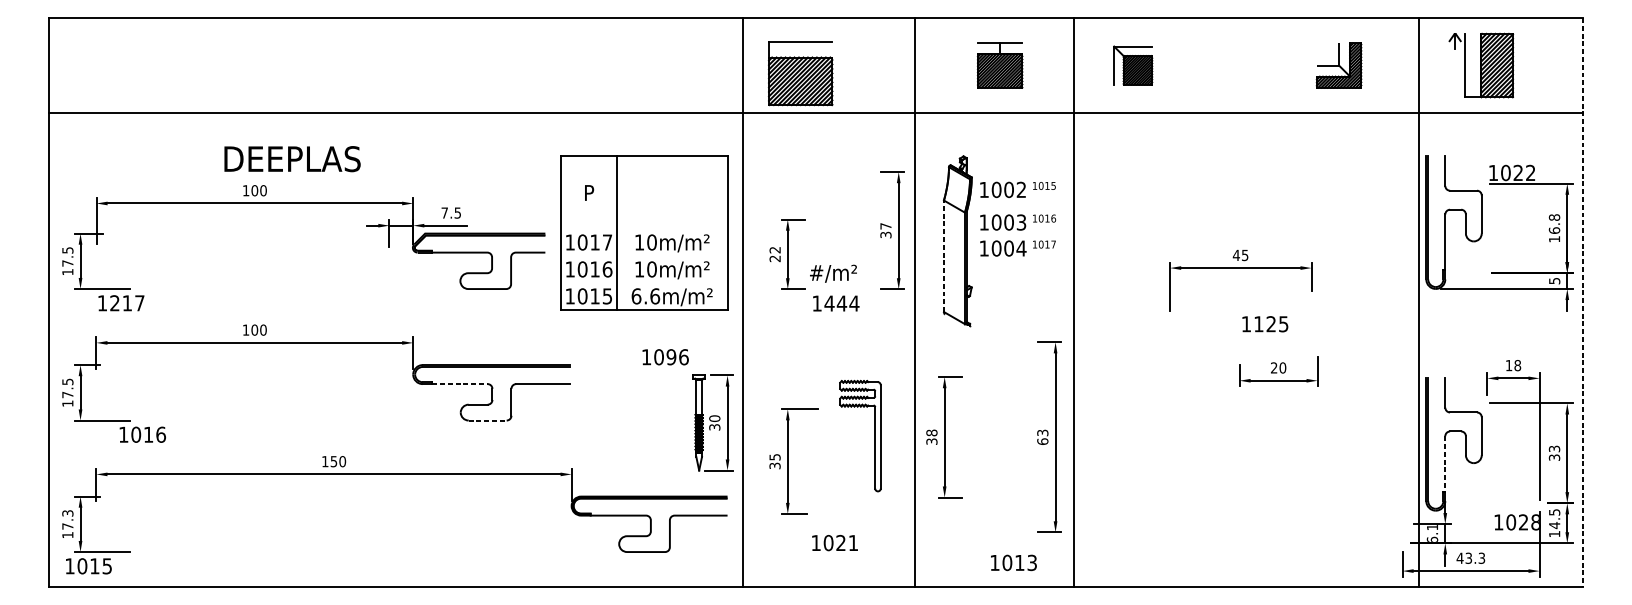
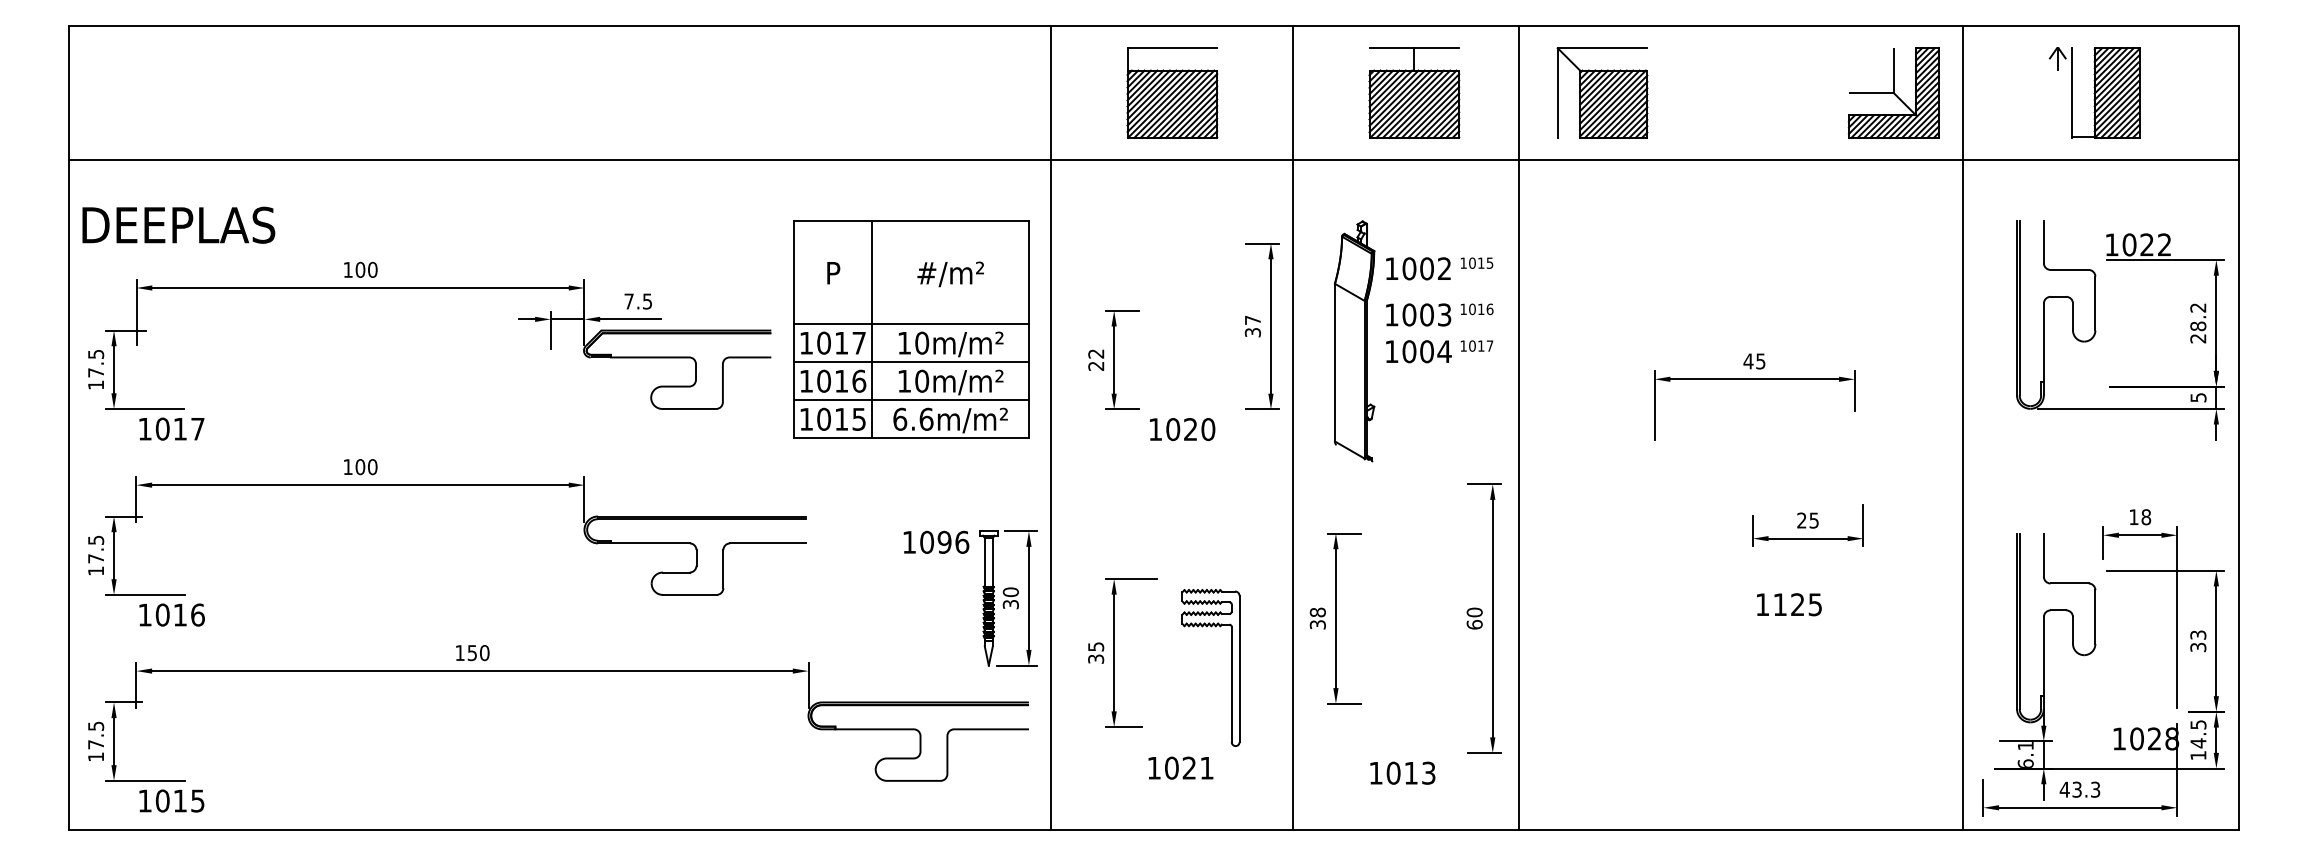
part: (1000, 65) -> (1414, 92), size x1.43
part: (1133, 65) -> (1602, 92), size x1.67
part: (1338, 65) -> (1893, 92), size x1.43
part: (800, 73) -> (1172, 92), moved
text: (292, 158) -> (178, 224), moved
text: (1554, 228) -> (2198, 323), 16.8 -> 28.2
line: (643, 229) -> (910, 324), added
line: (643, 256) -> (910, 362), added
line: (943, 256) -> (1334, 362), dashed -> solid
text: (833, 273) -> (950, 274), moved
line: (643, 283) -> (910, 400), added
text: (114, 302) -> (162, 428), 1217 -> 1017
line: (1418, 302) -> (1962, 427), moved
line: (1582, 302) -> (2238, 428), dashed -> solid
text: (841, 303) -> (1190, 429), 1444 -> 1020
text: (1265, 324) -> (1789, 604), moved
text: (665, 356) -> (936, 541), moved
text: (1283, 367) -> (1814, 520), 20 -> 25
line: (460, 384) -> (651, 543), dashed -> solid
line: (487, 420) -> (689, 594), dashed -> solid
text: (1042, 432) -> (1474, 612), 63 -> 60
text: (142, 434) -> (171, 614), moved
part: (875, 435) -> (1231, 667), moved
line: (1445, 464) -> (2043, 656), dashed -> solid
text: (67, 512) -> (95, 725), 17.3 -> 17.5
text: (1013, 562) -> (1402, 772), moved
text: (88, 565) -> (171, 800), moved

